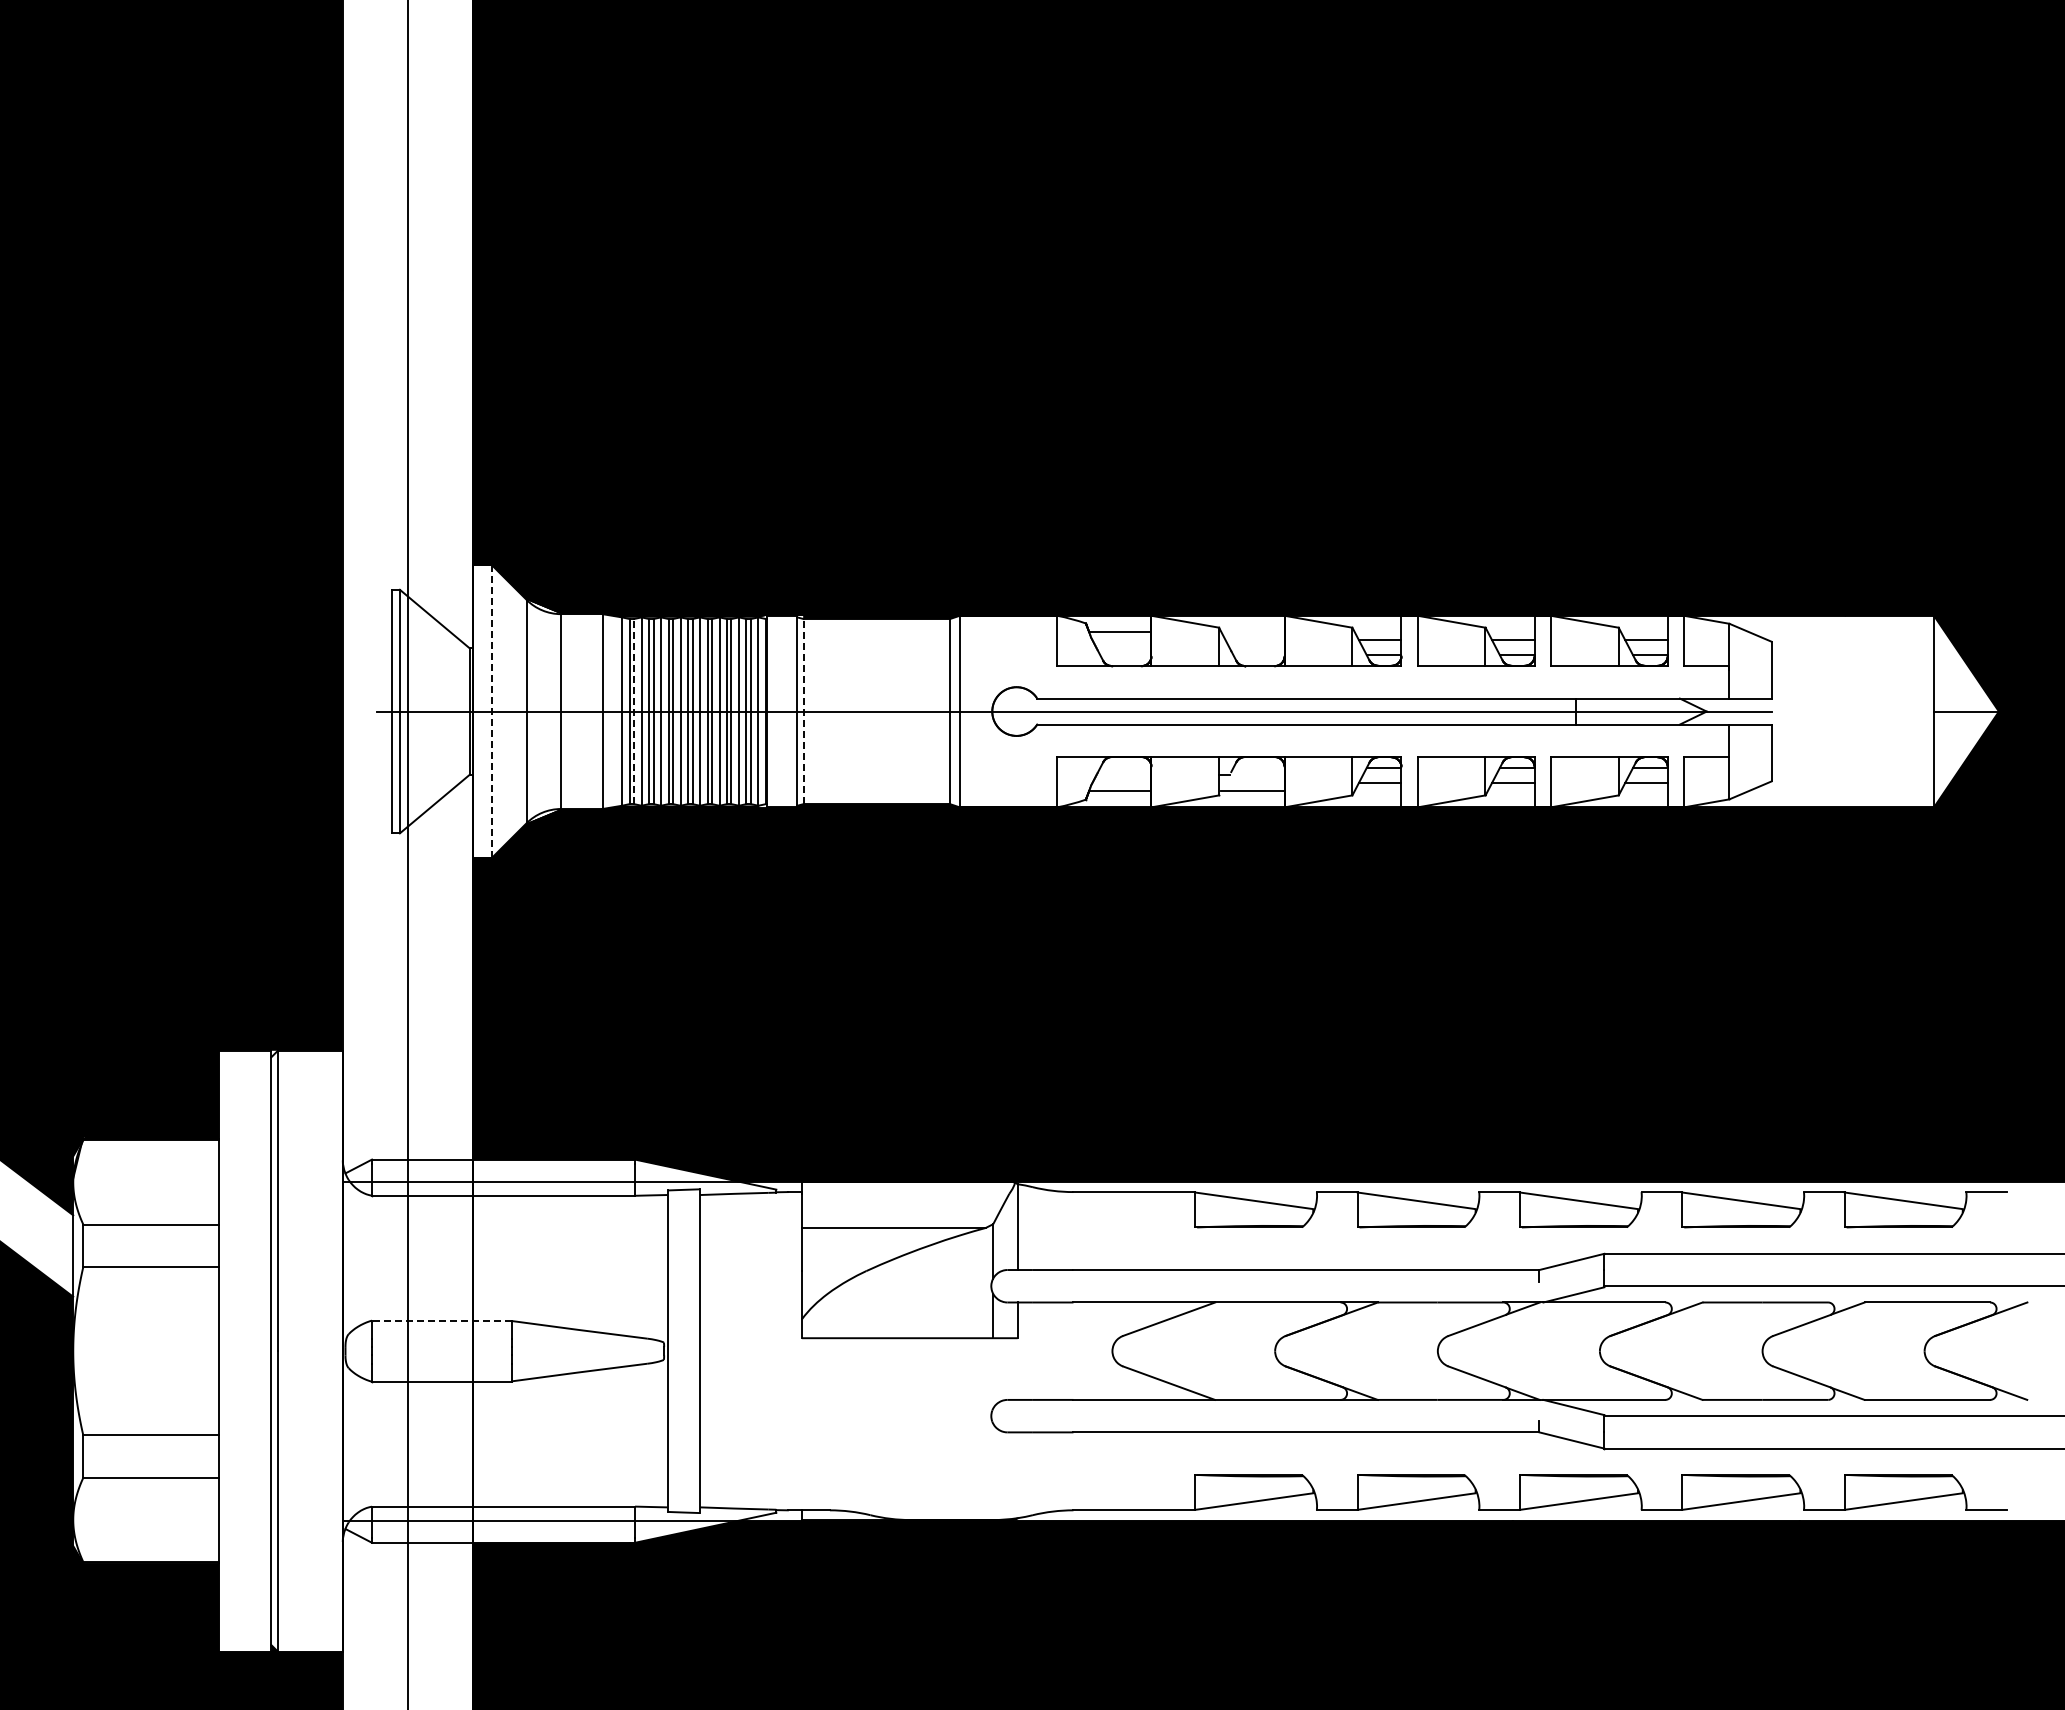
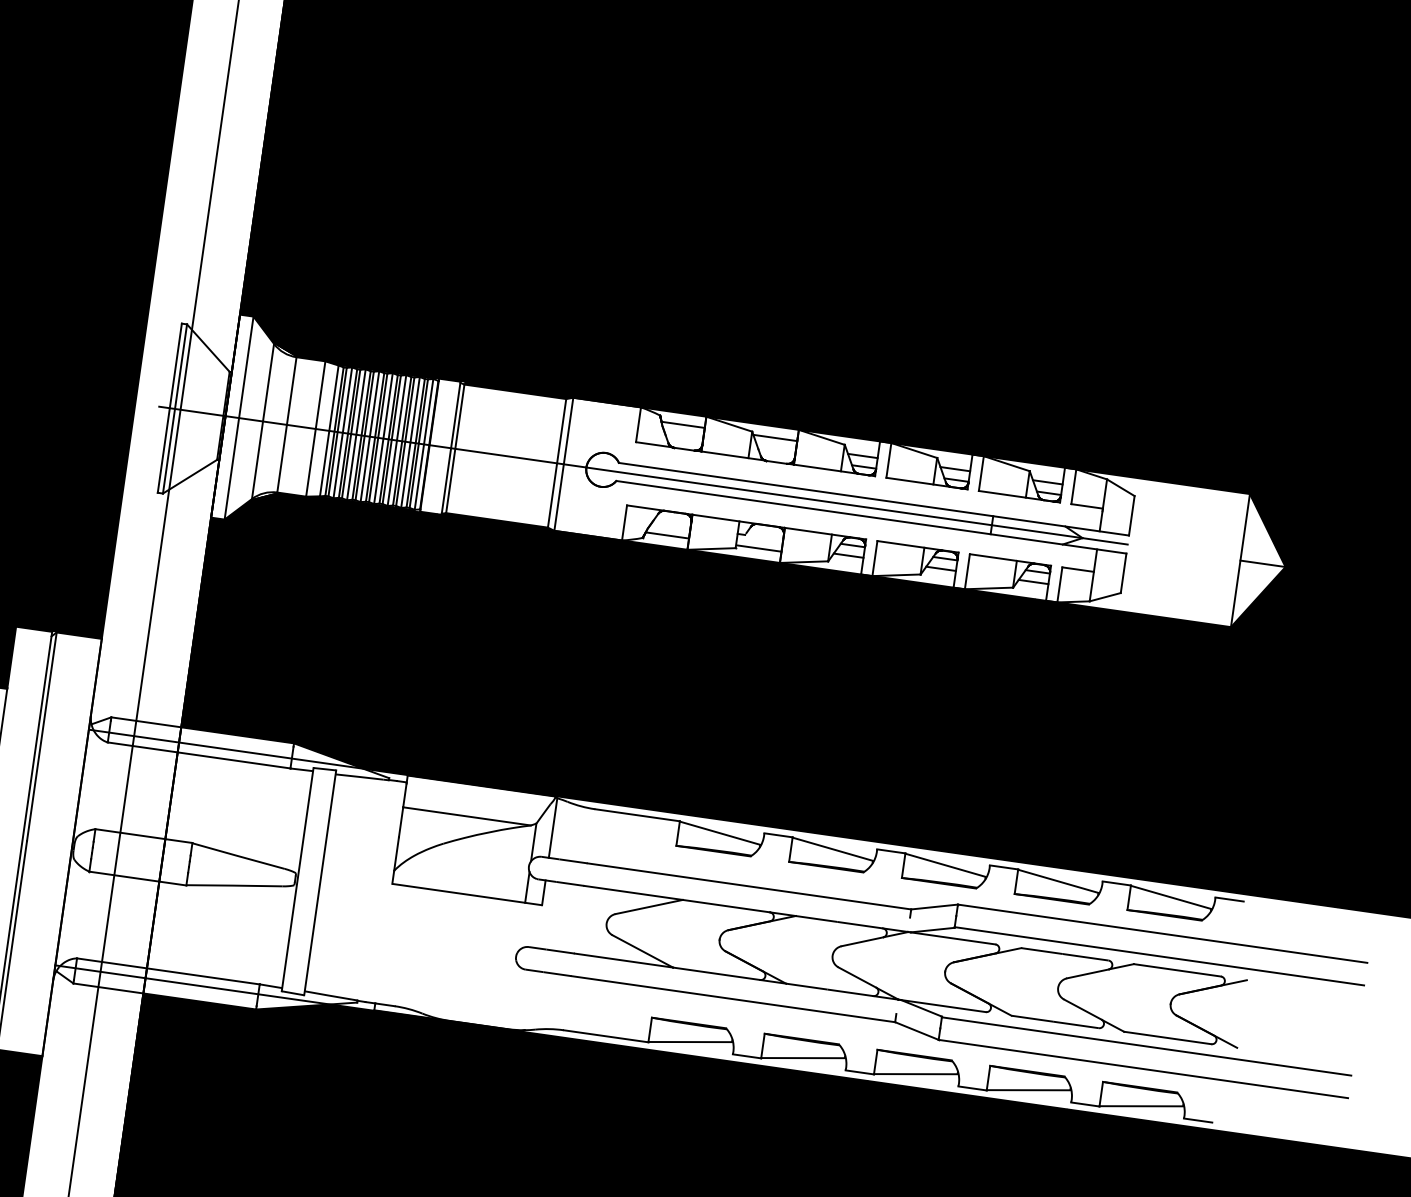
line: (1252, 631) -> (775, 437), added
line: (492, 711) -> (239, 418), dashed -> solid
line: (634, 711) -> (337, 432), dashed -> solid
line: (803, 711) -> (455, 448), dashed -> solid
line: (441, 1320) -> (143, 835), dashed -> solid

